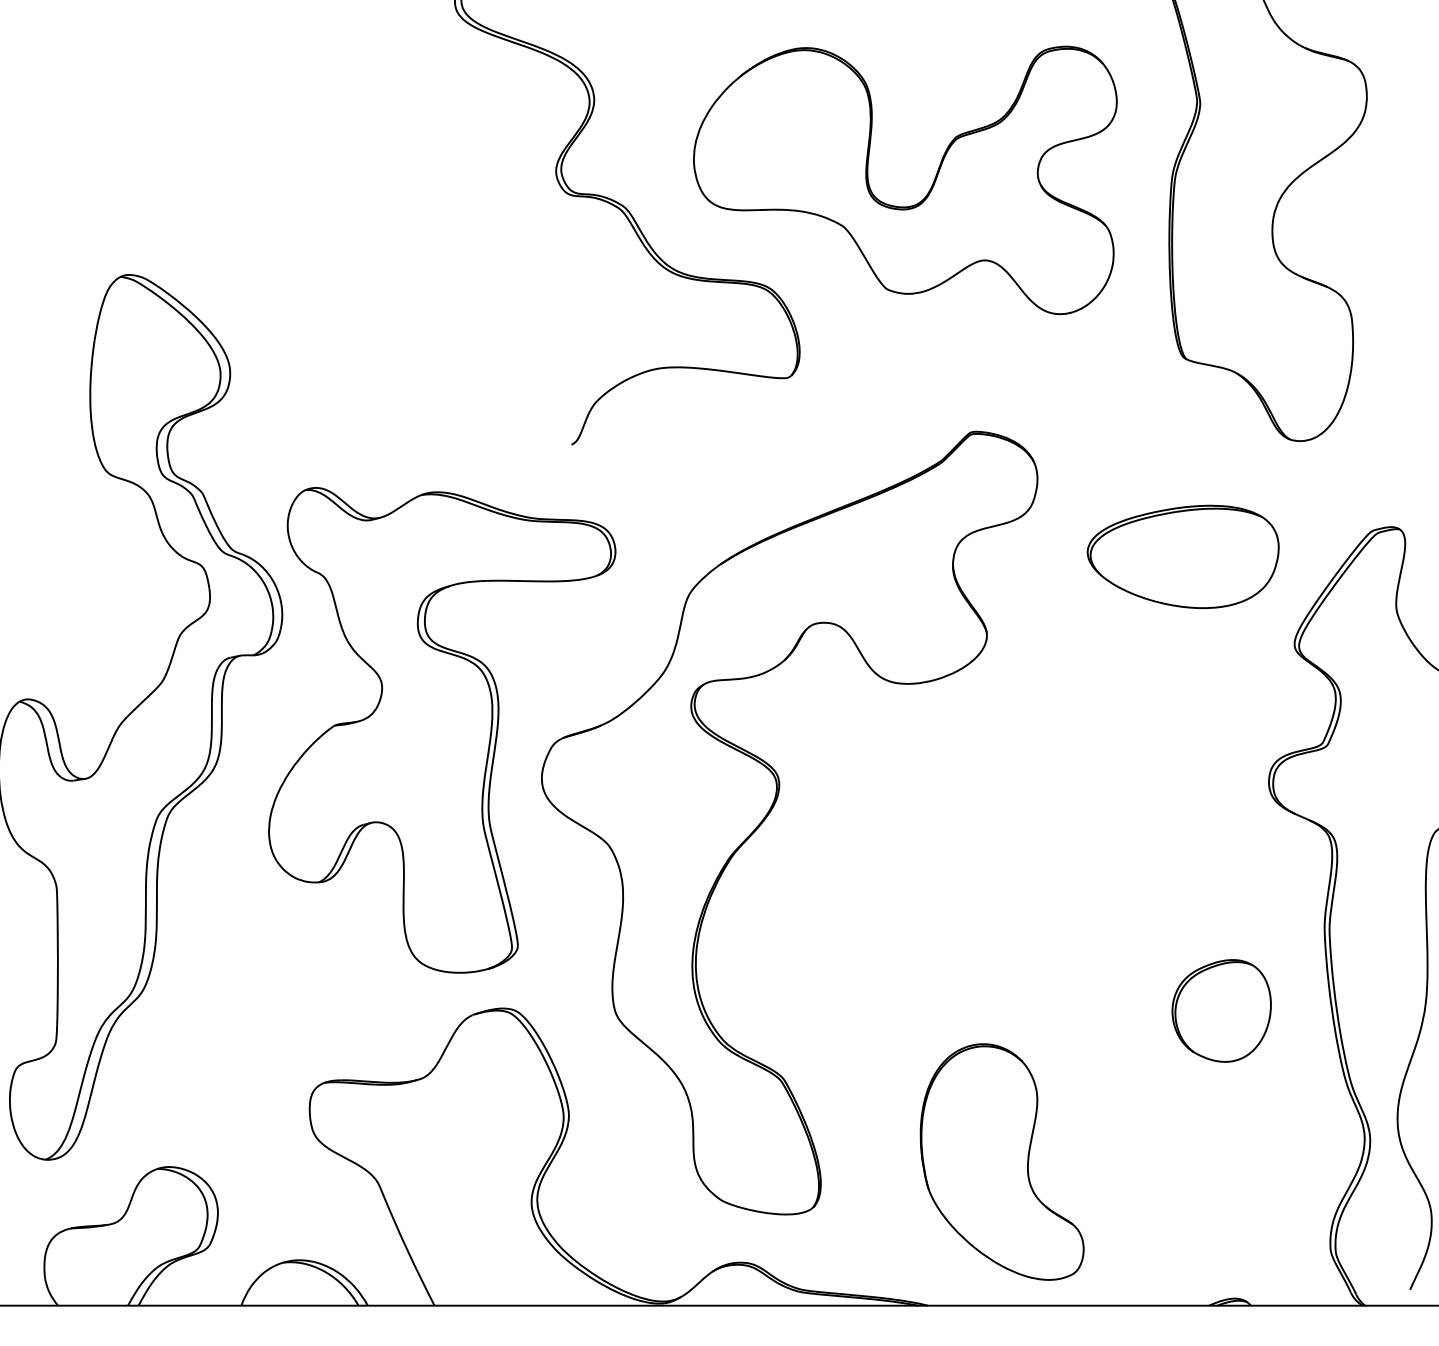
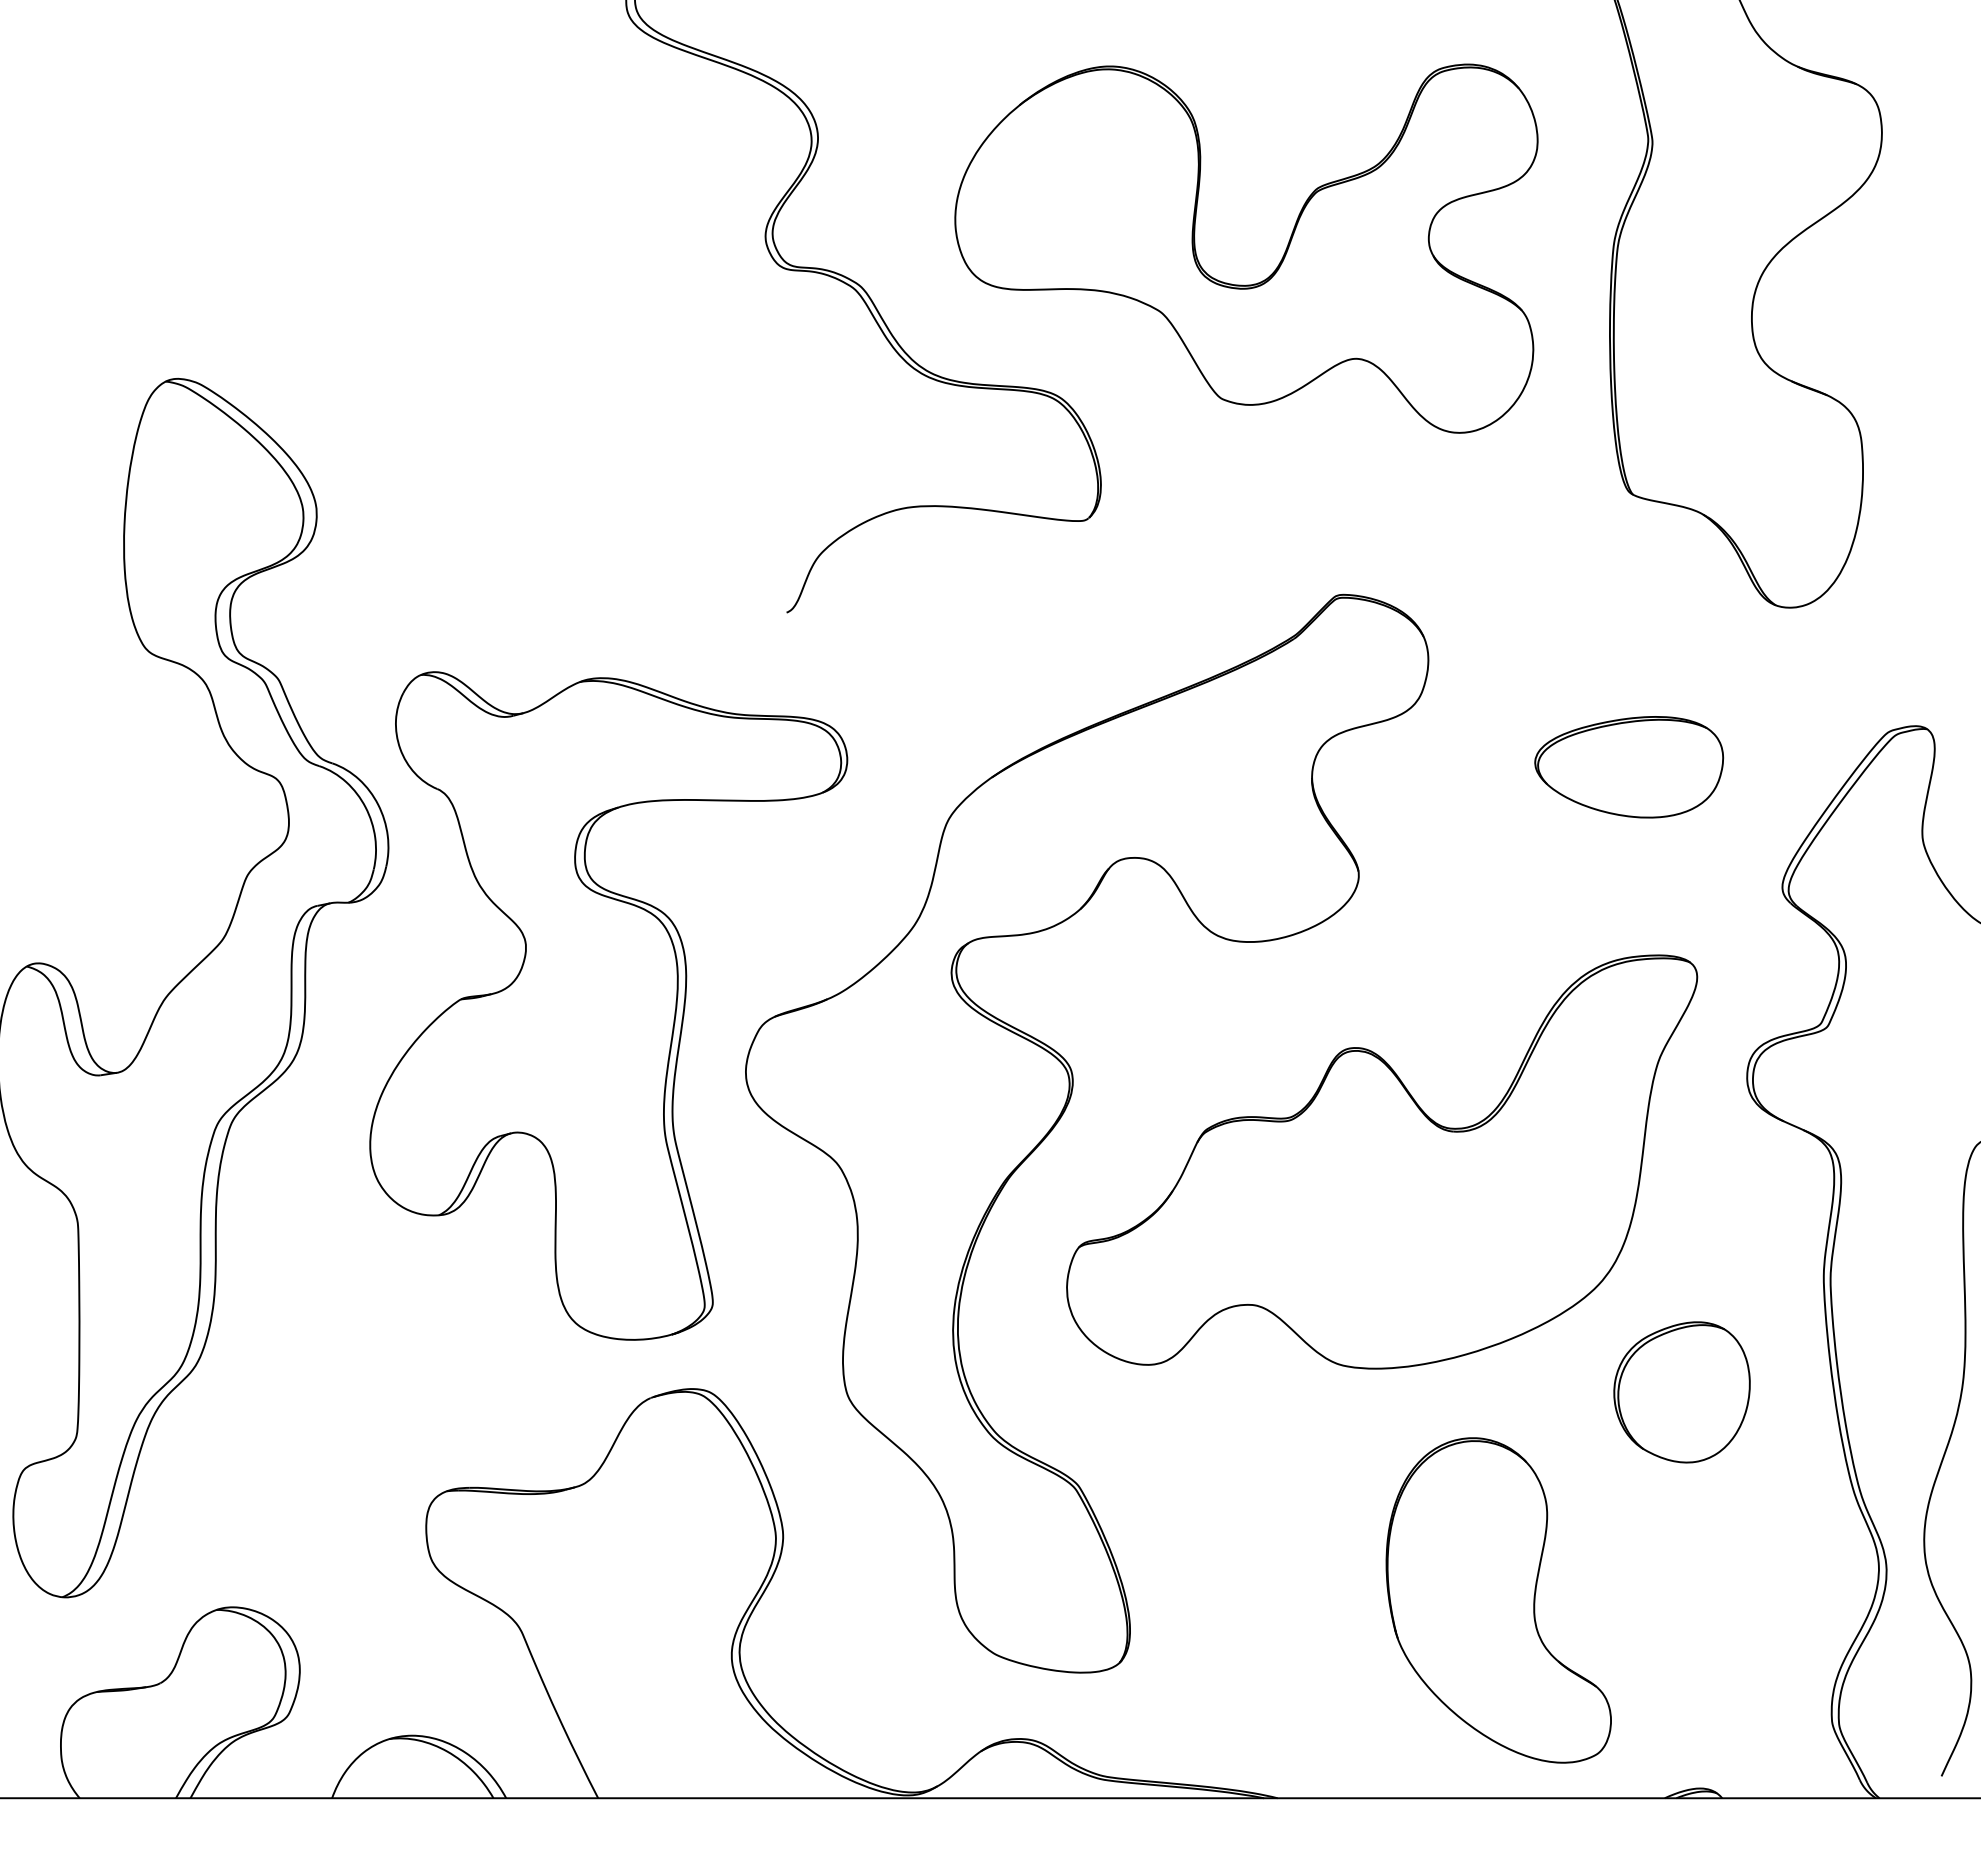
part: (1183, 557) -> (1629, 767), size x0.71
part: (1004, 843) -> (1382, 1161), added
part: (1001, 1162) -> (1498, 1600), moved

